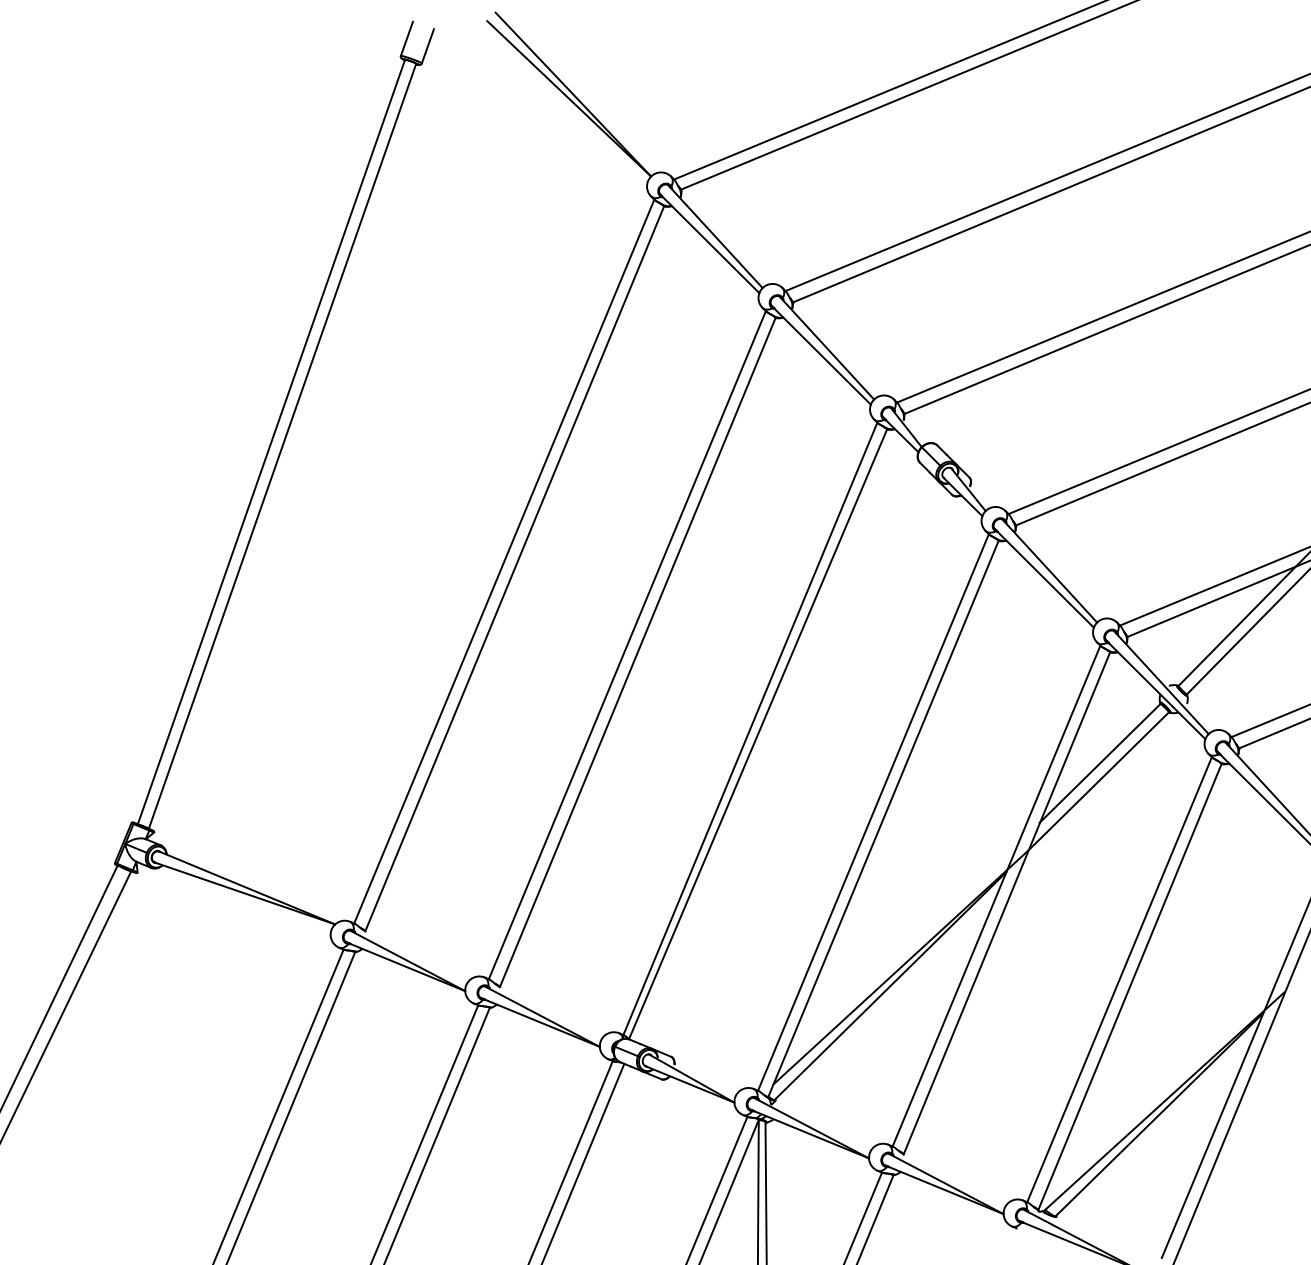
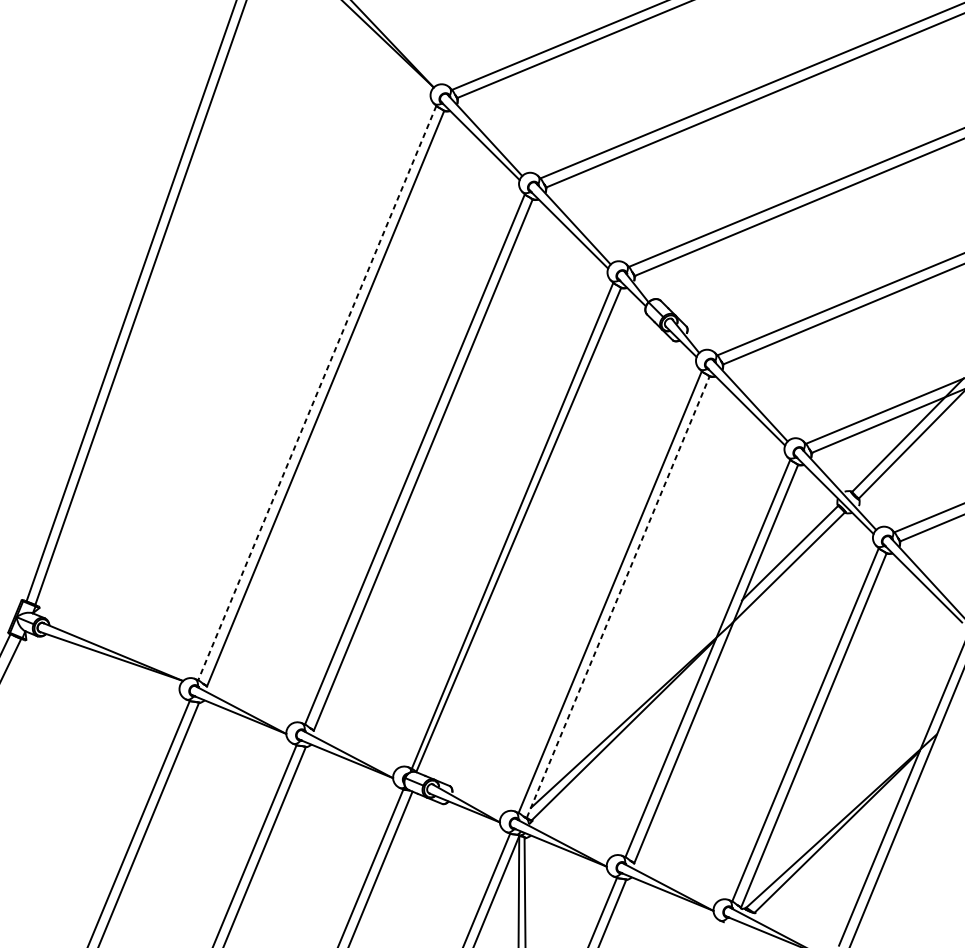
line: (504, 561) -> (317, 393), solid -> dashed
line: (883, 818) -> (618, 596), solid -> dashed

